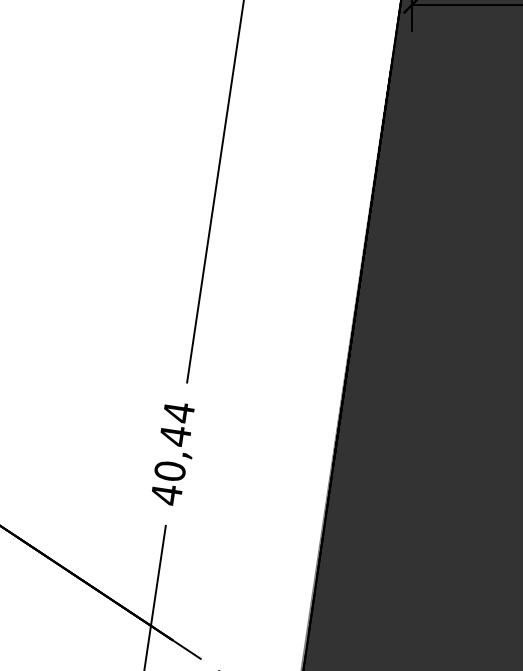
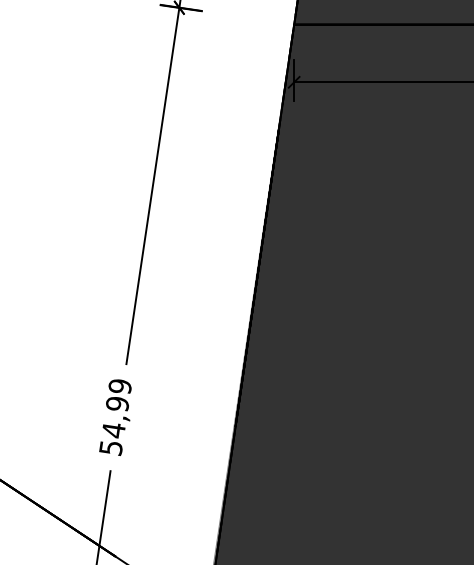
text: (172, 454) -> (115, 417), 40,44 -> 54,99

